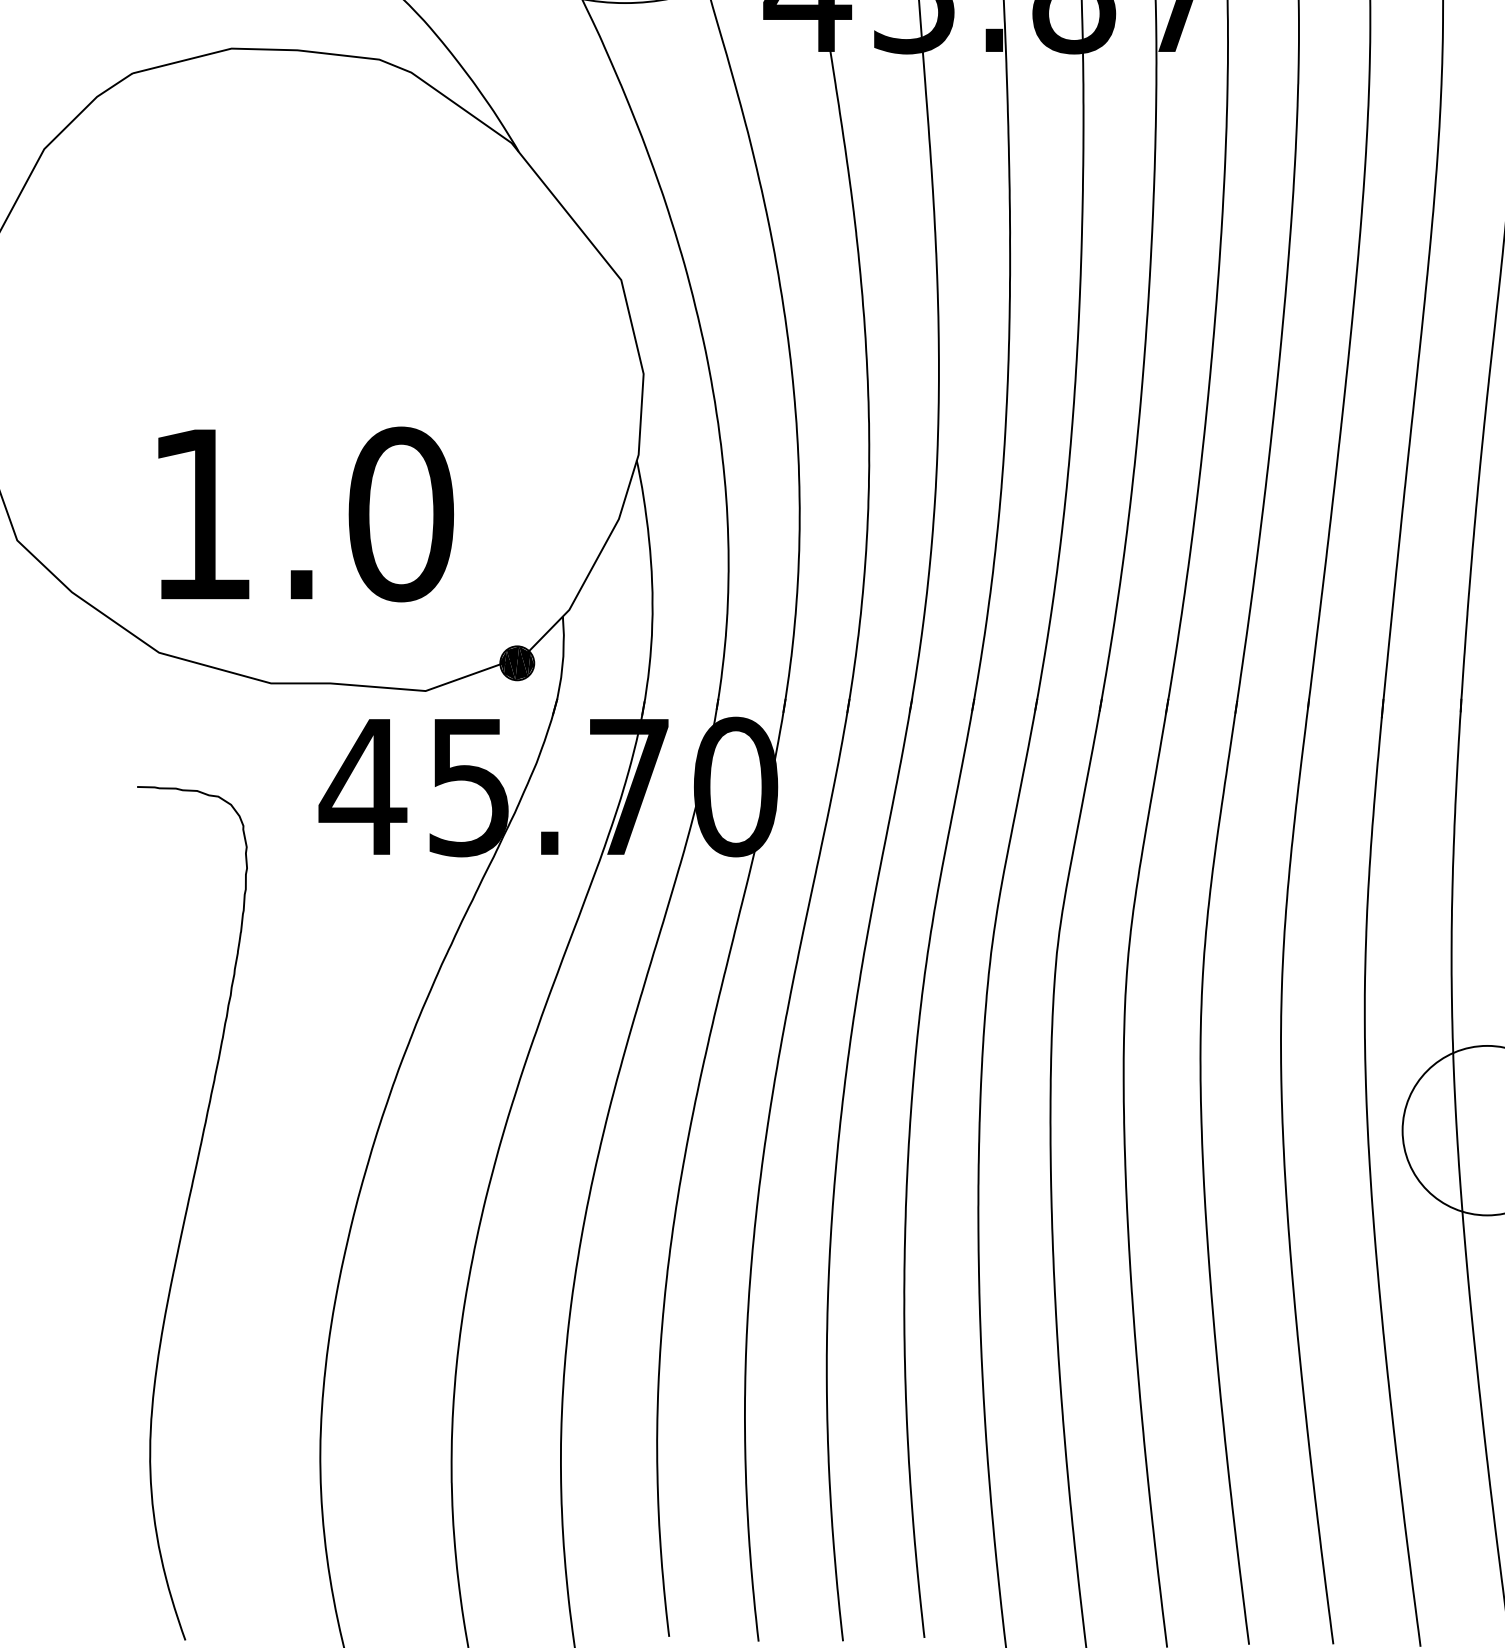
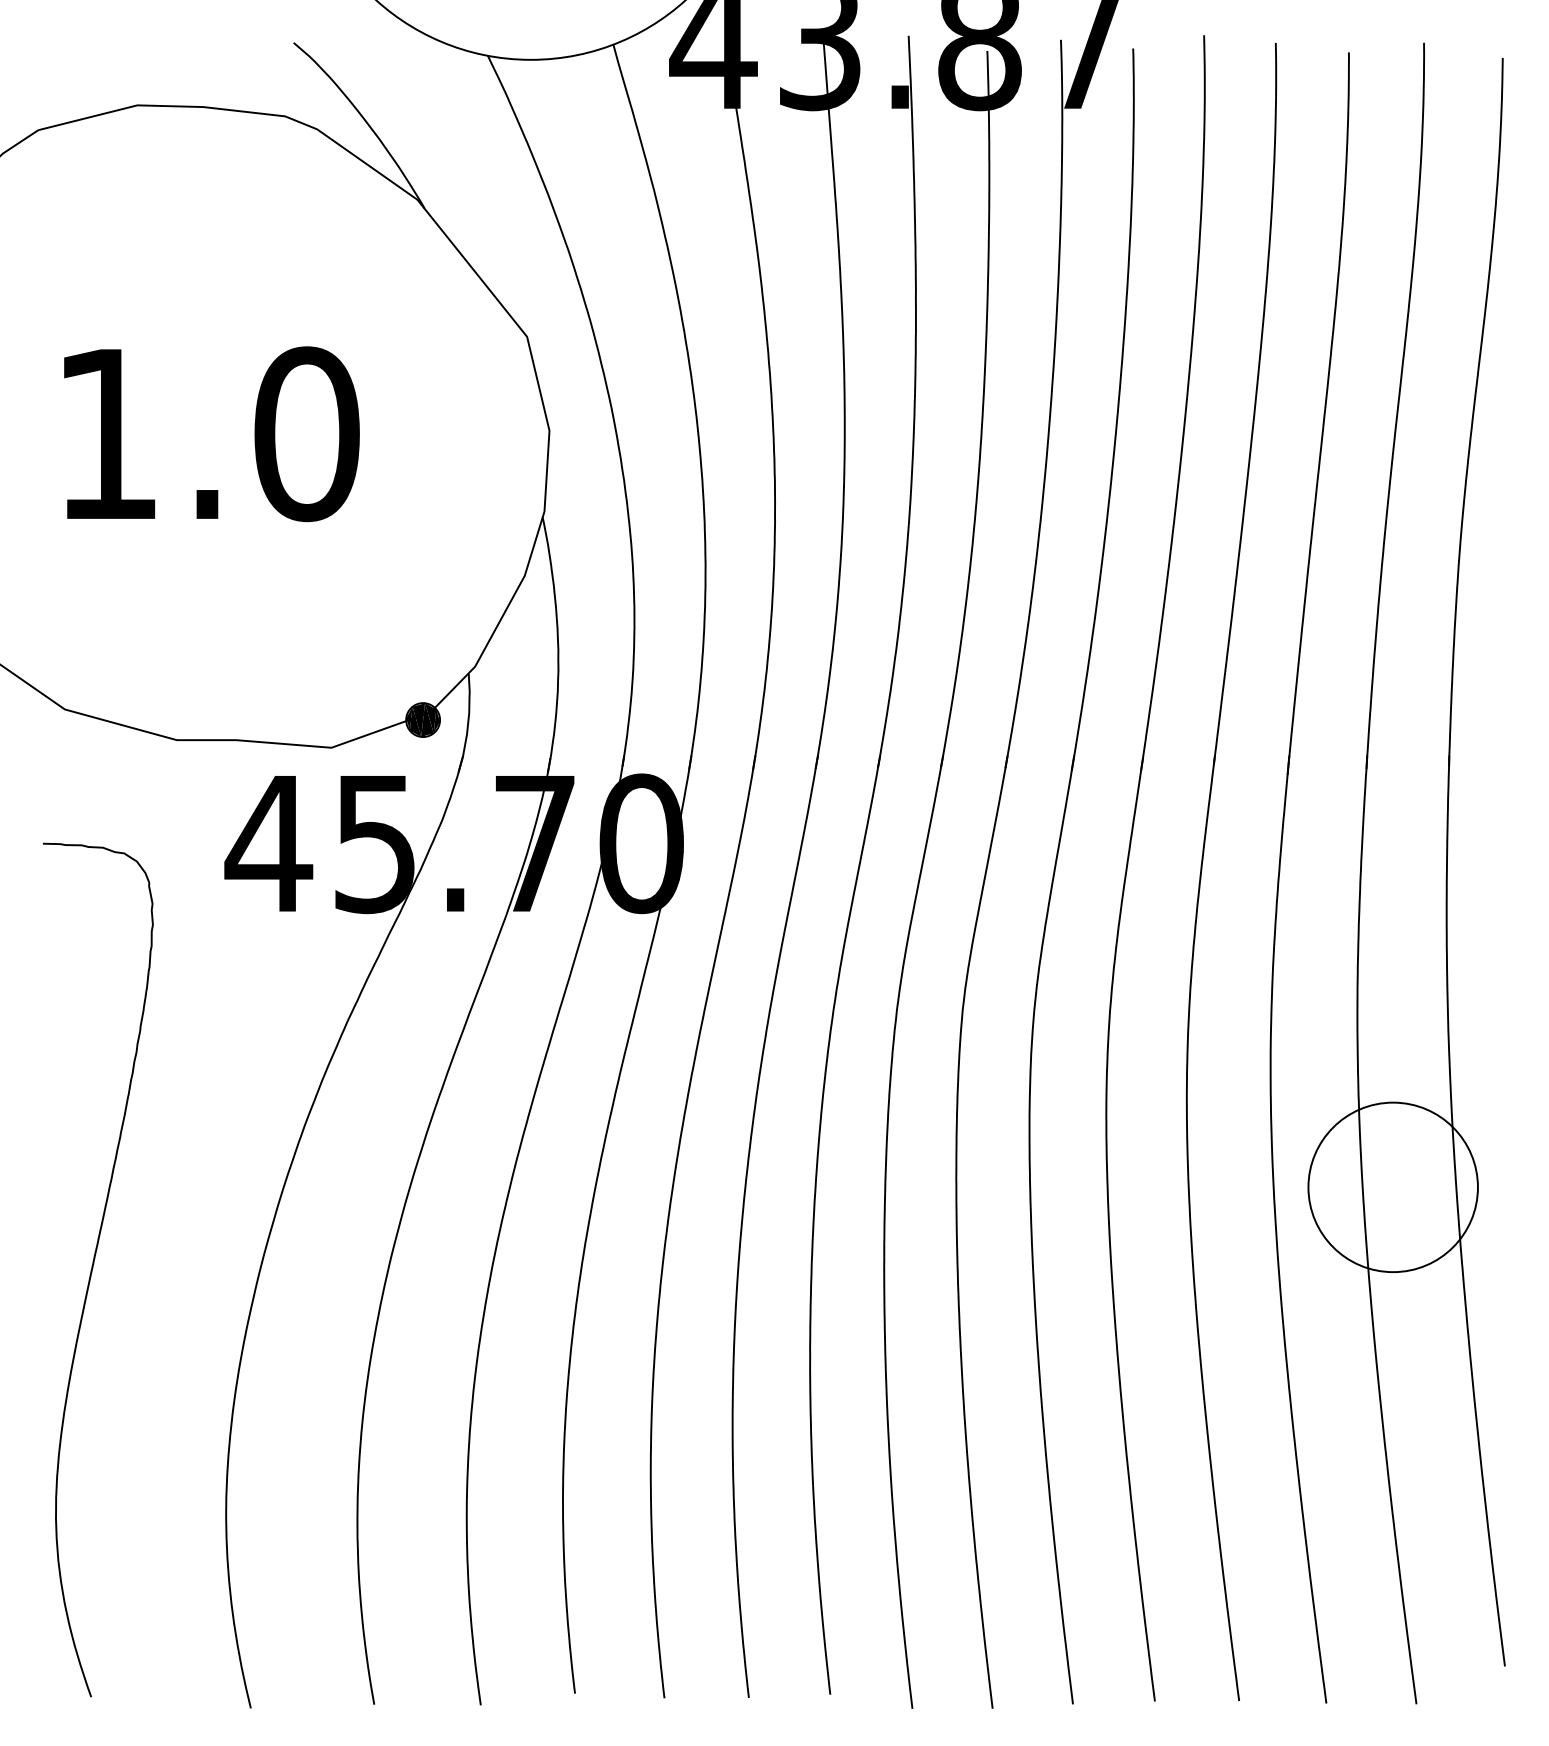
text: (305, 514) -> (211, 434), moved

